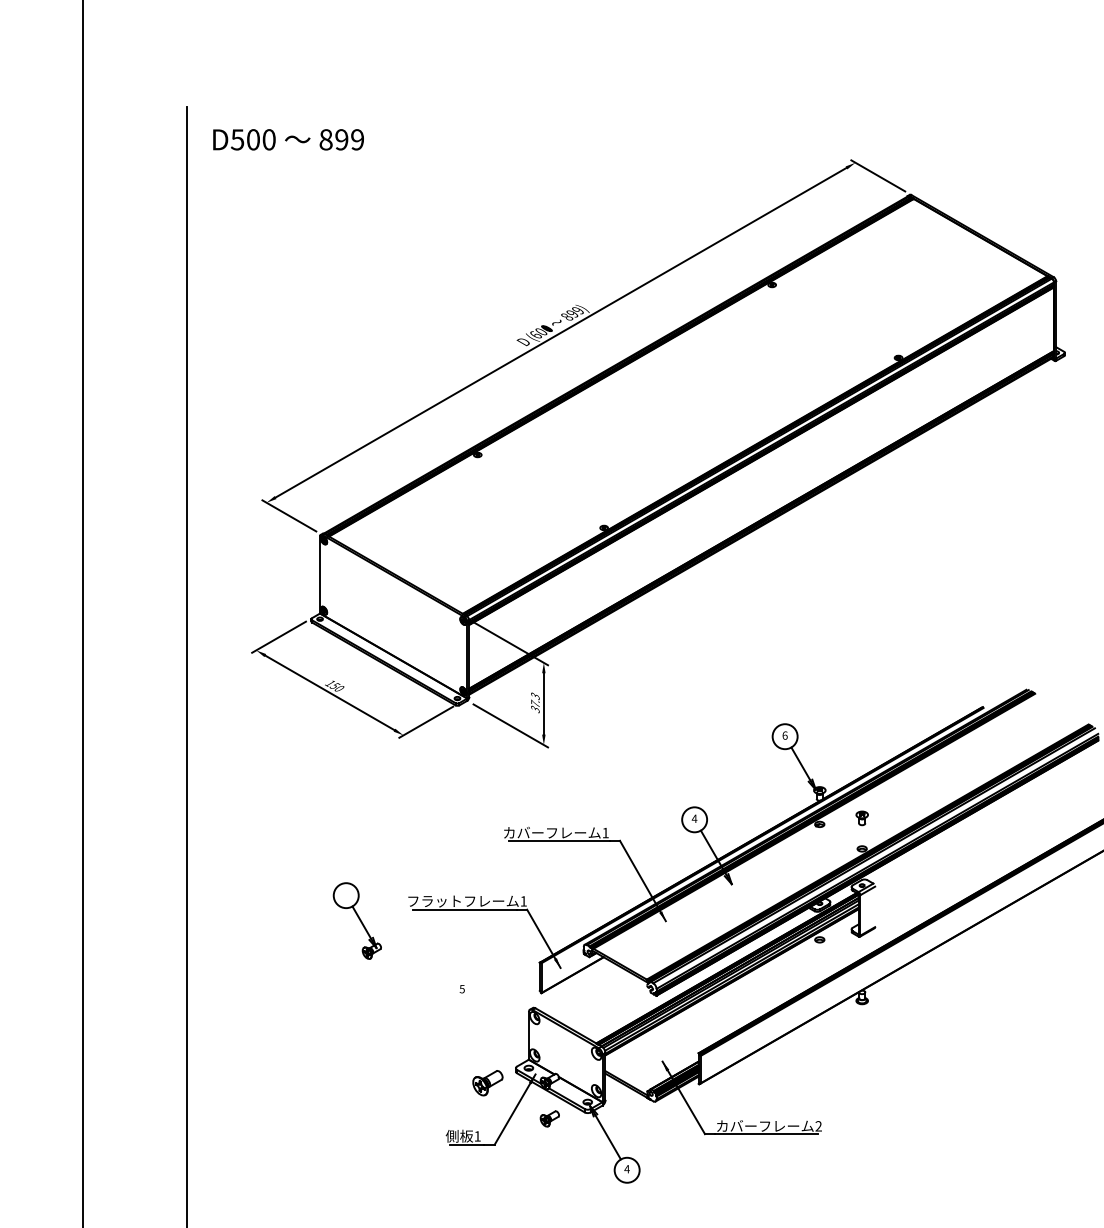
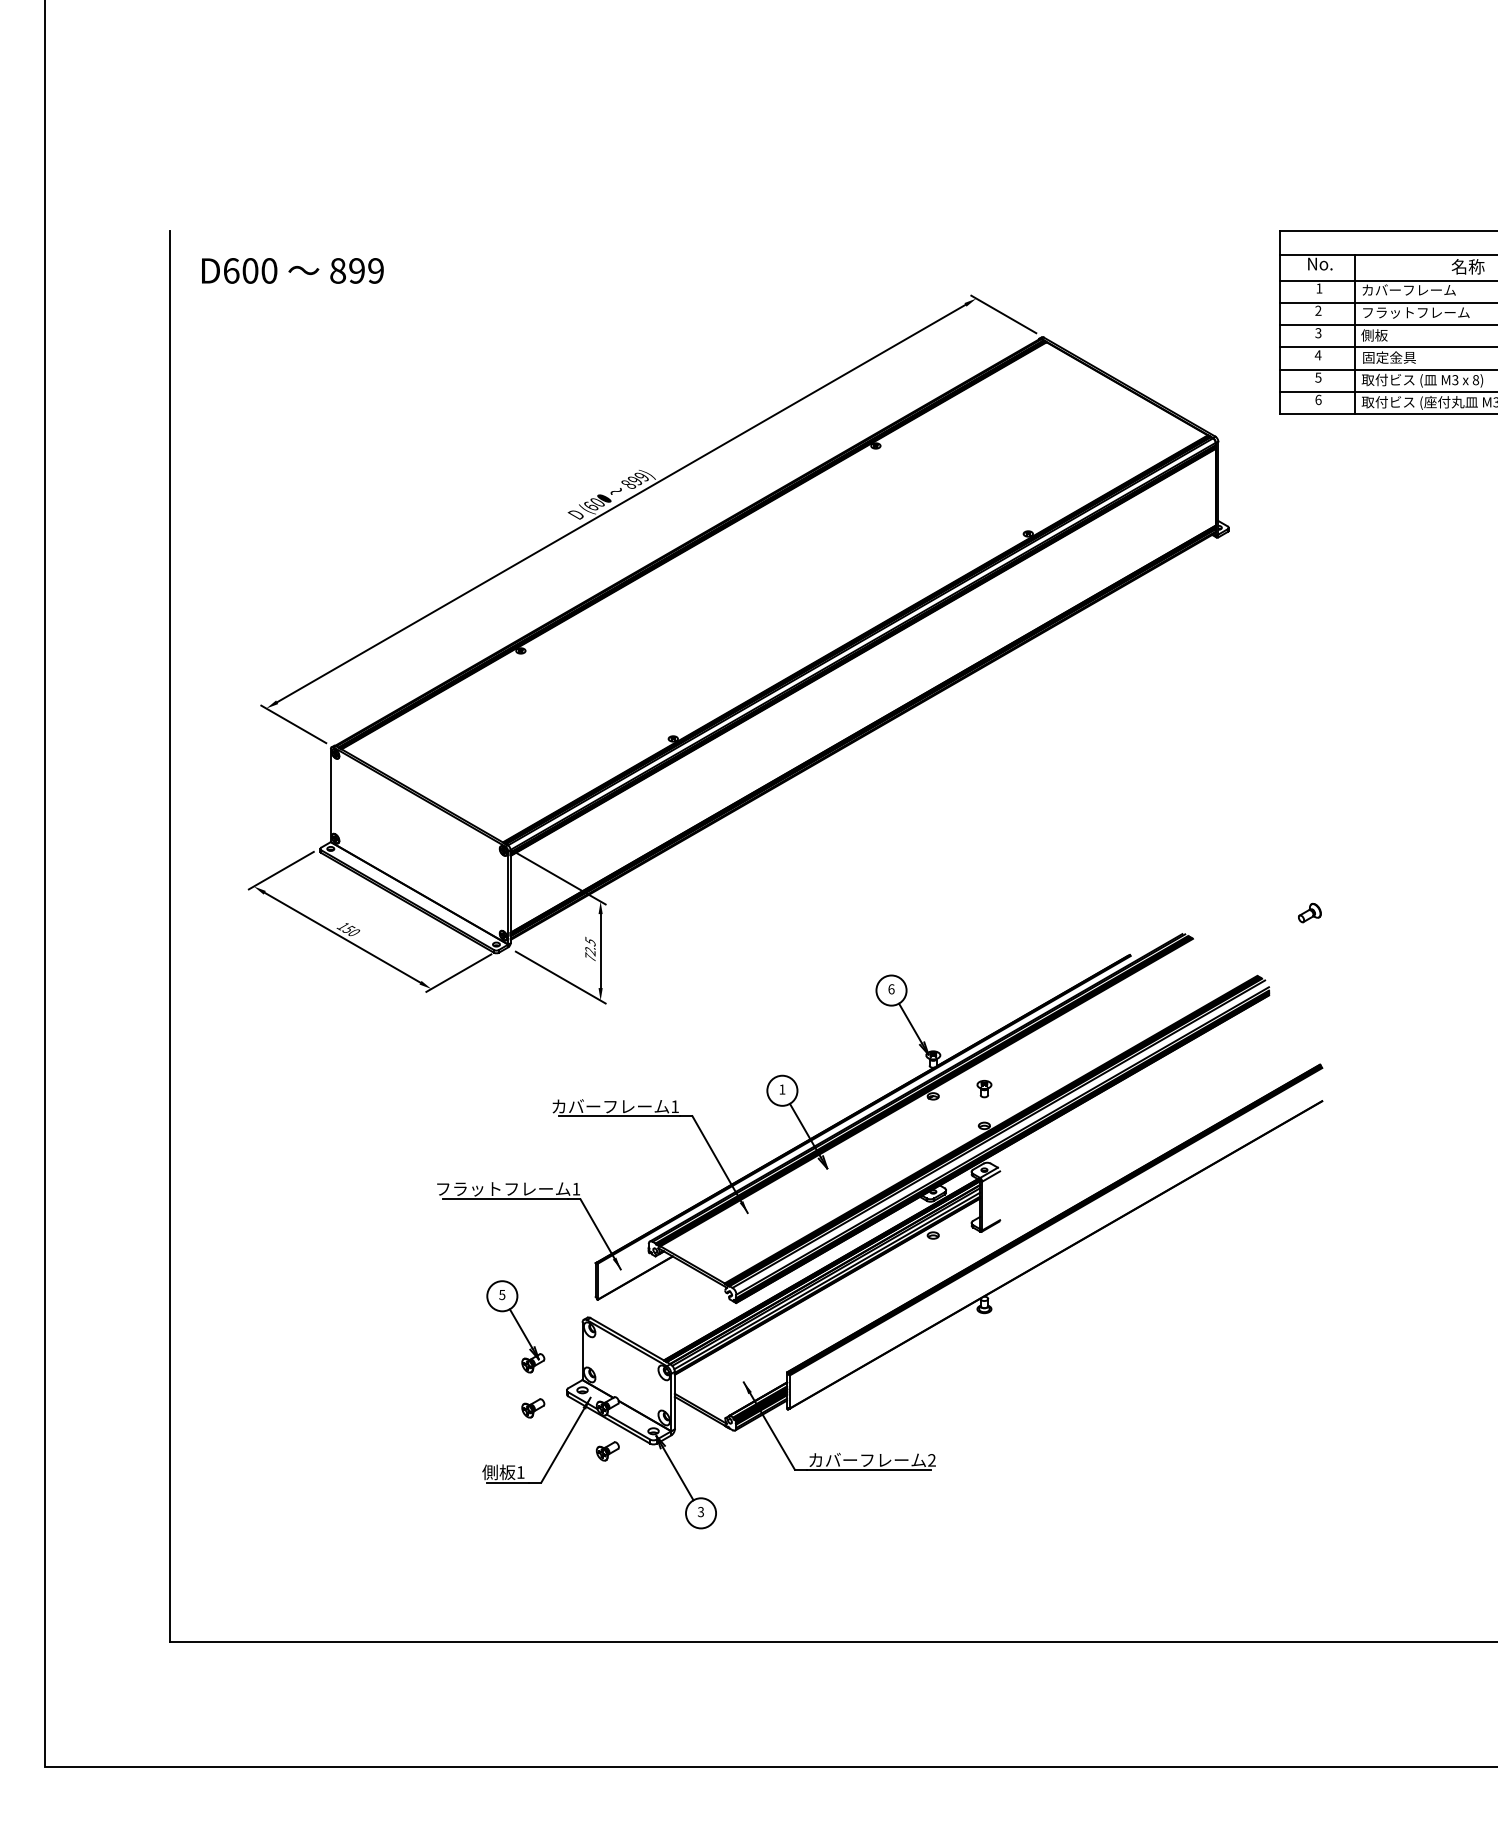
text: (237, 139) -> (231, 270), D500 -> D600
text: (535, 702) -> (590, 949), 37.3 -> 72.5
text: (694, 818) -> (782, 1089), 4 -> 1
part: (357, 920) -> (515, 1326), moved
part: (488, 1083) -> (533, 1408), size x0.62
text: (626, 1169) -> (700, 1512), 4 -> 3

